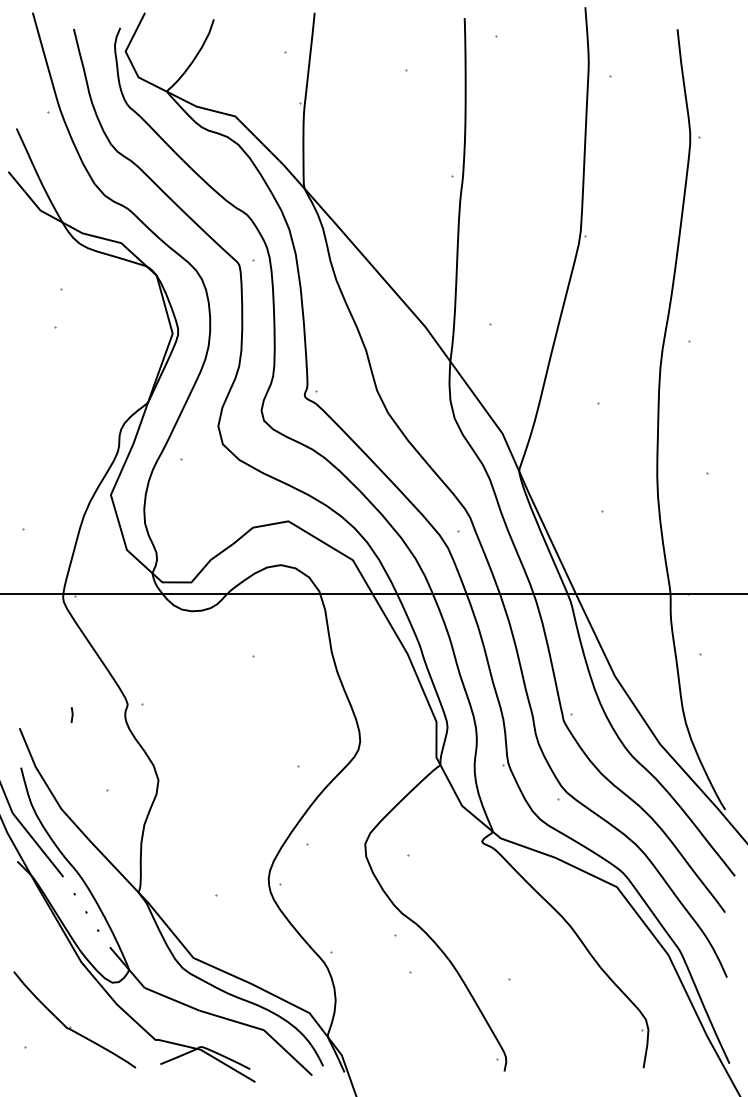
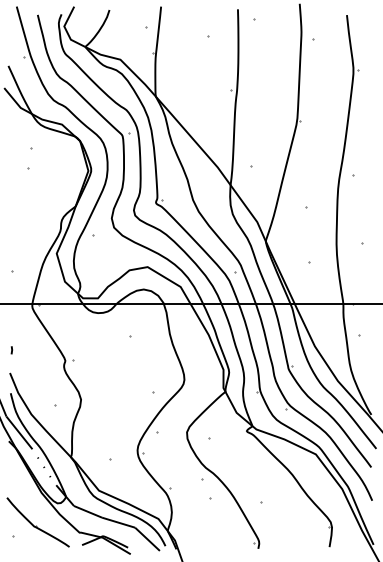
line: (71, 715) -> (11, 350), moved

